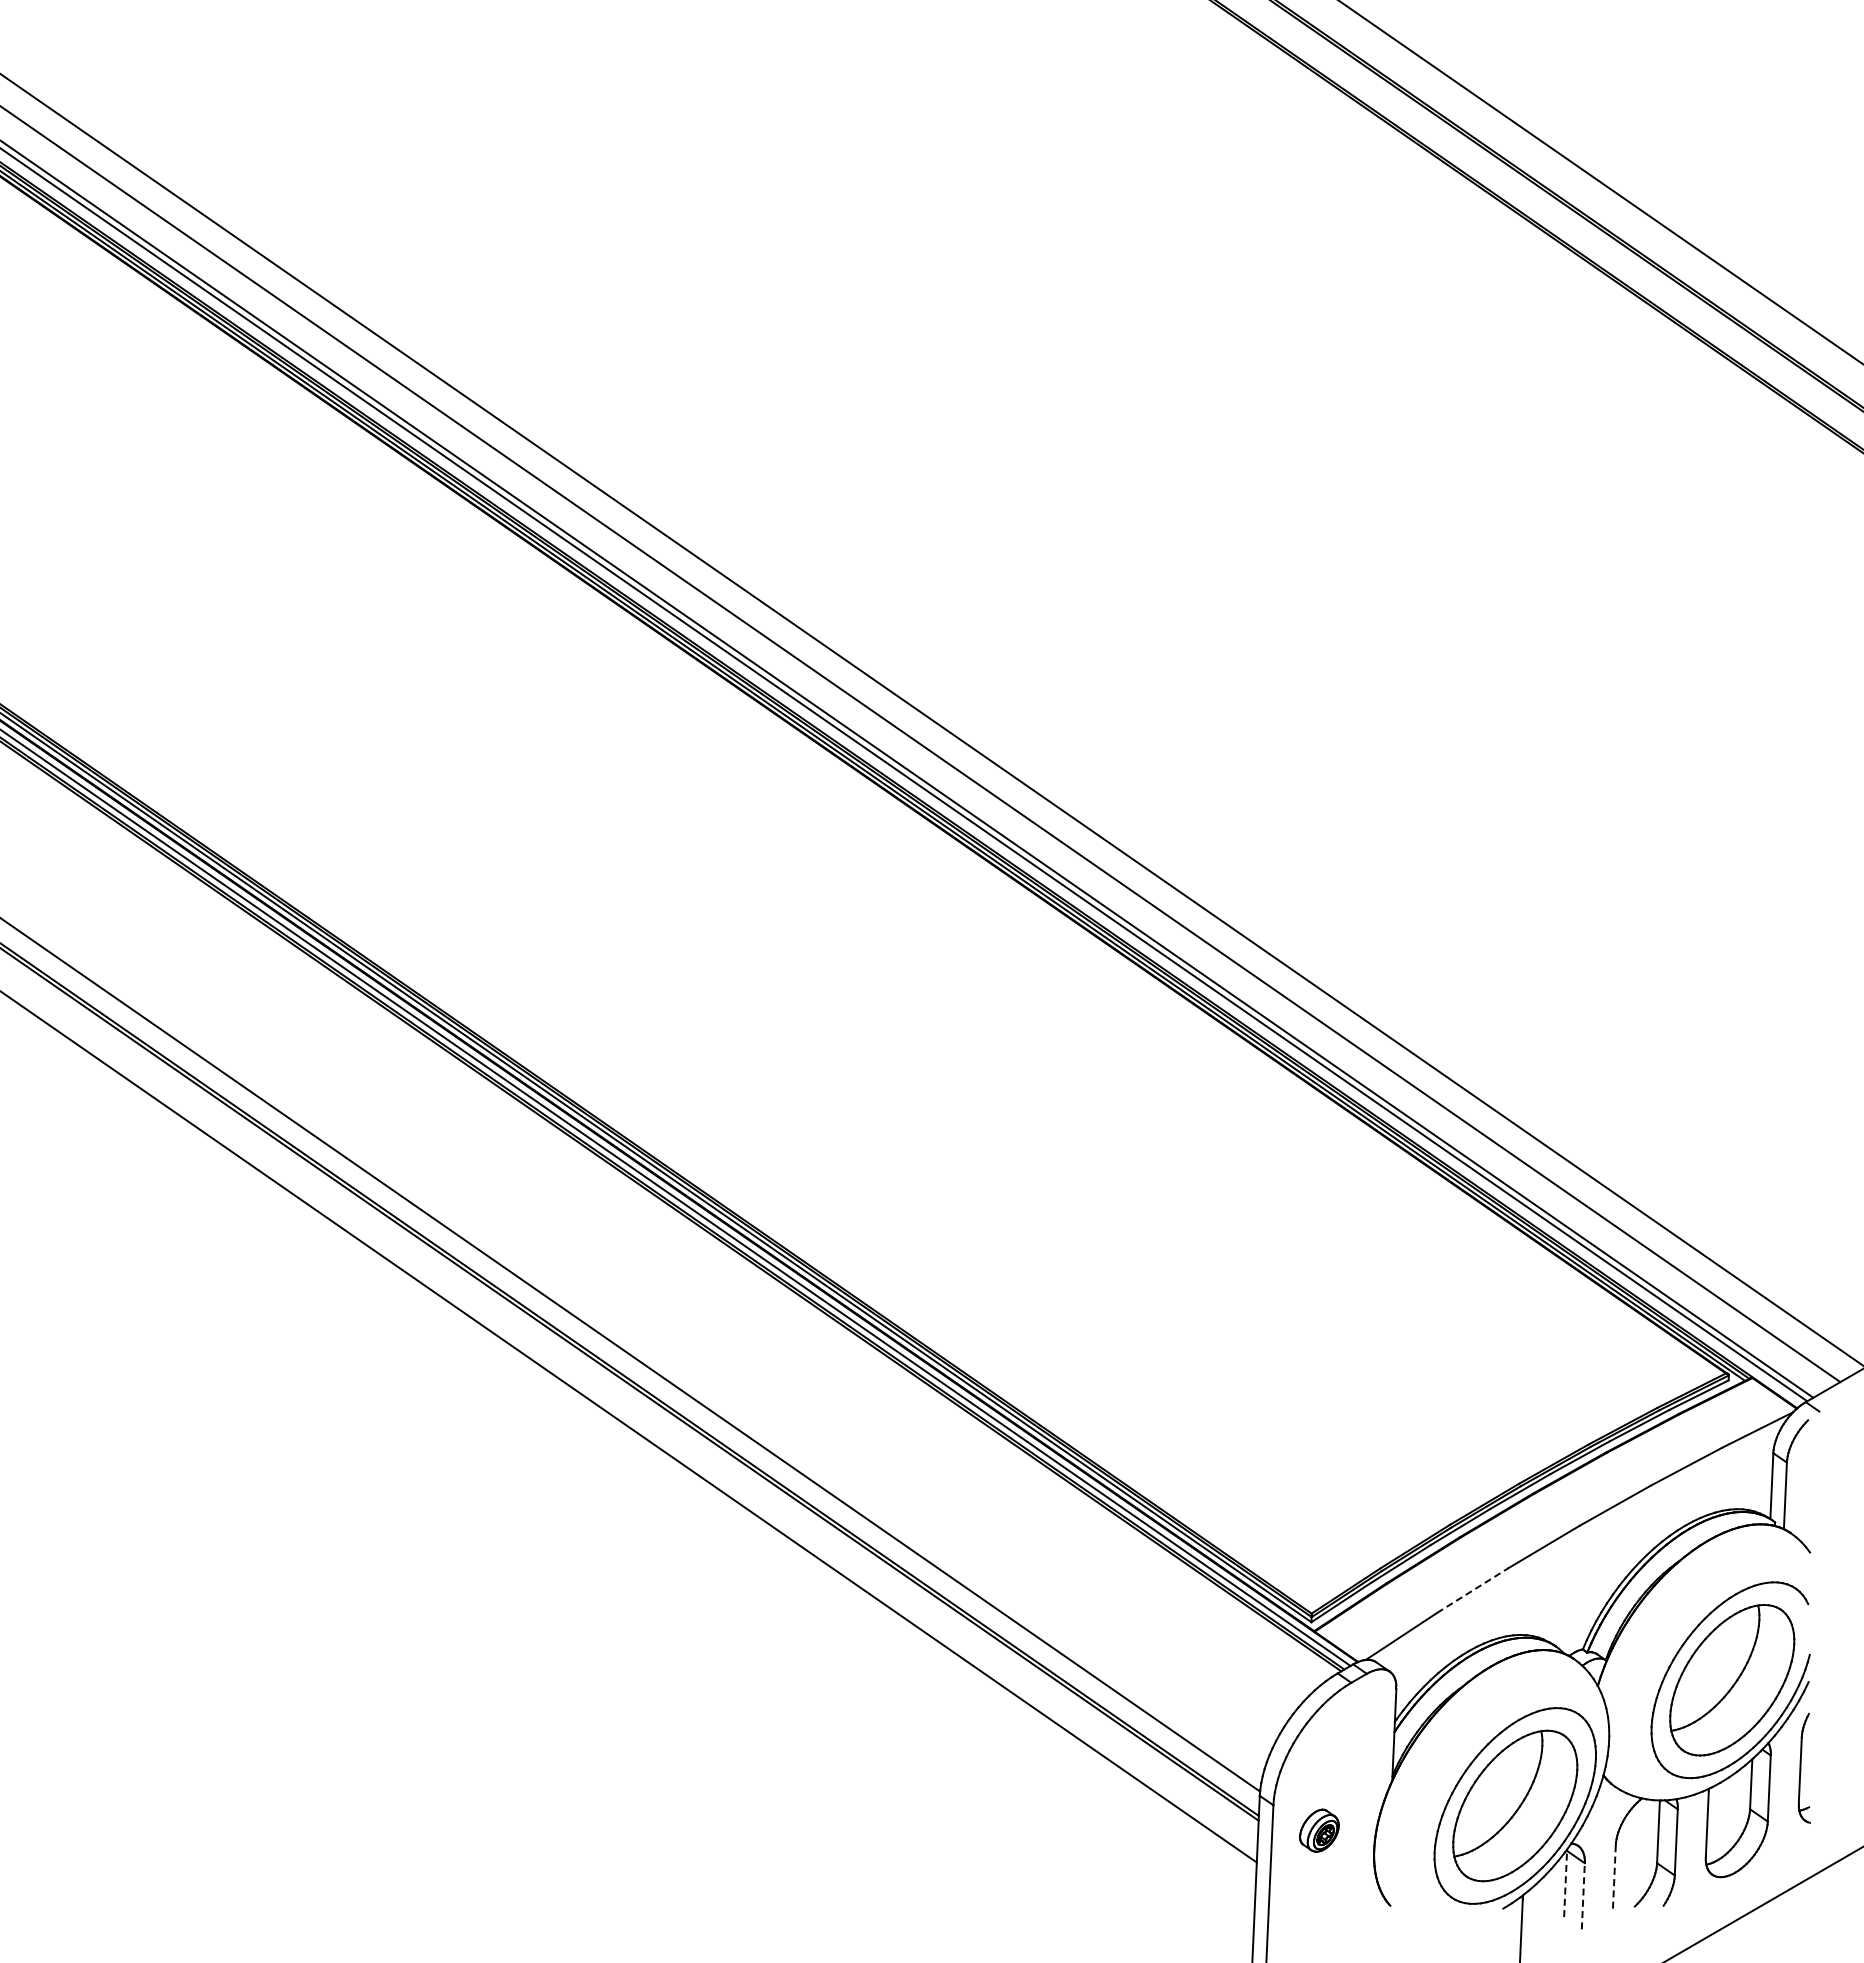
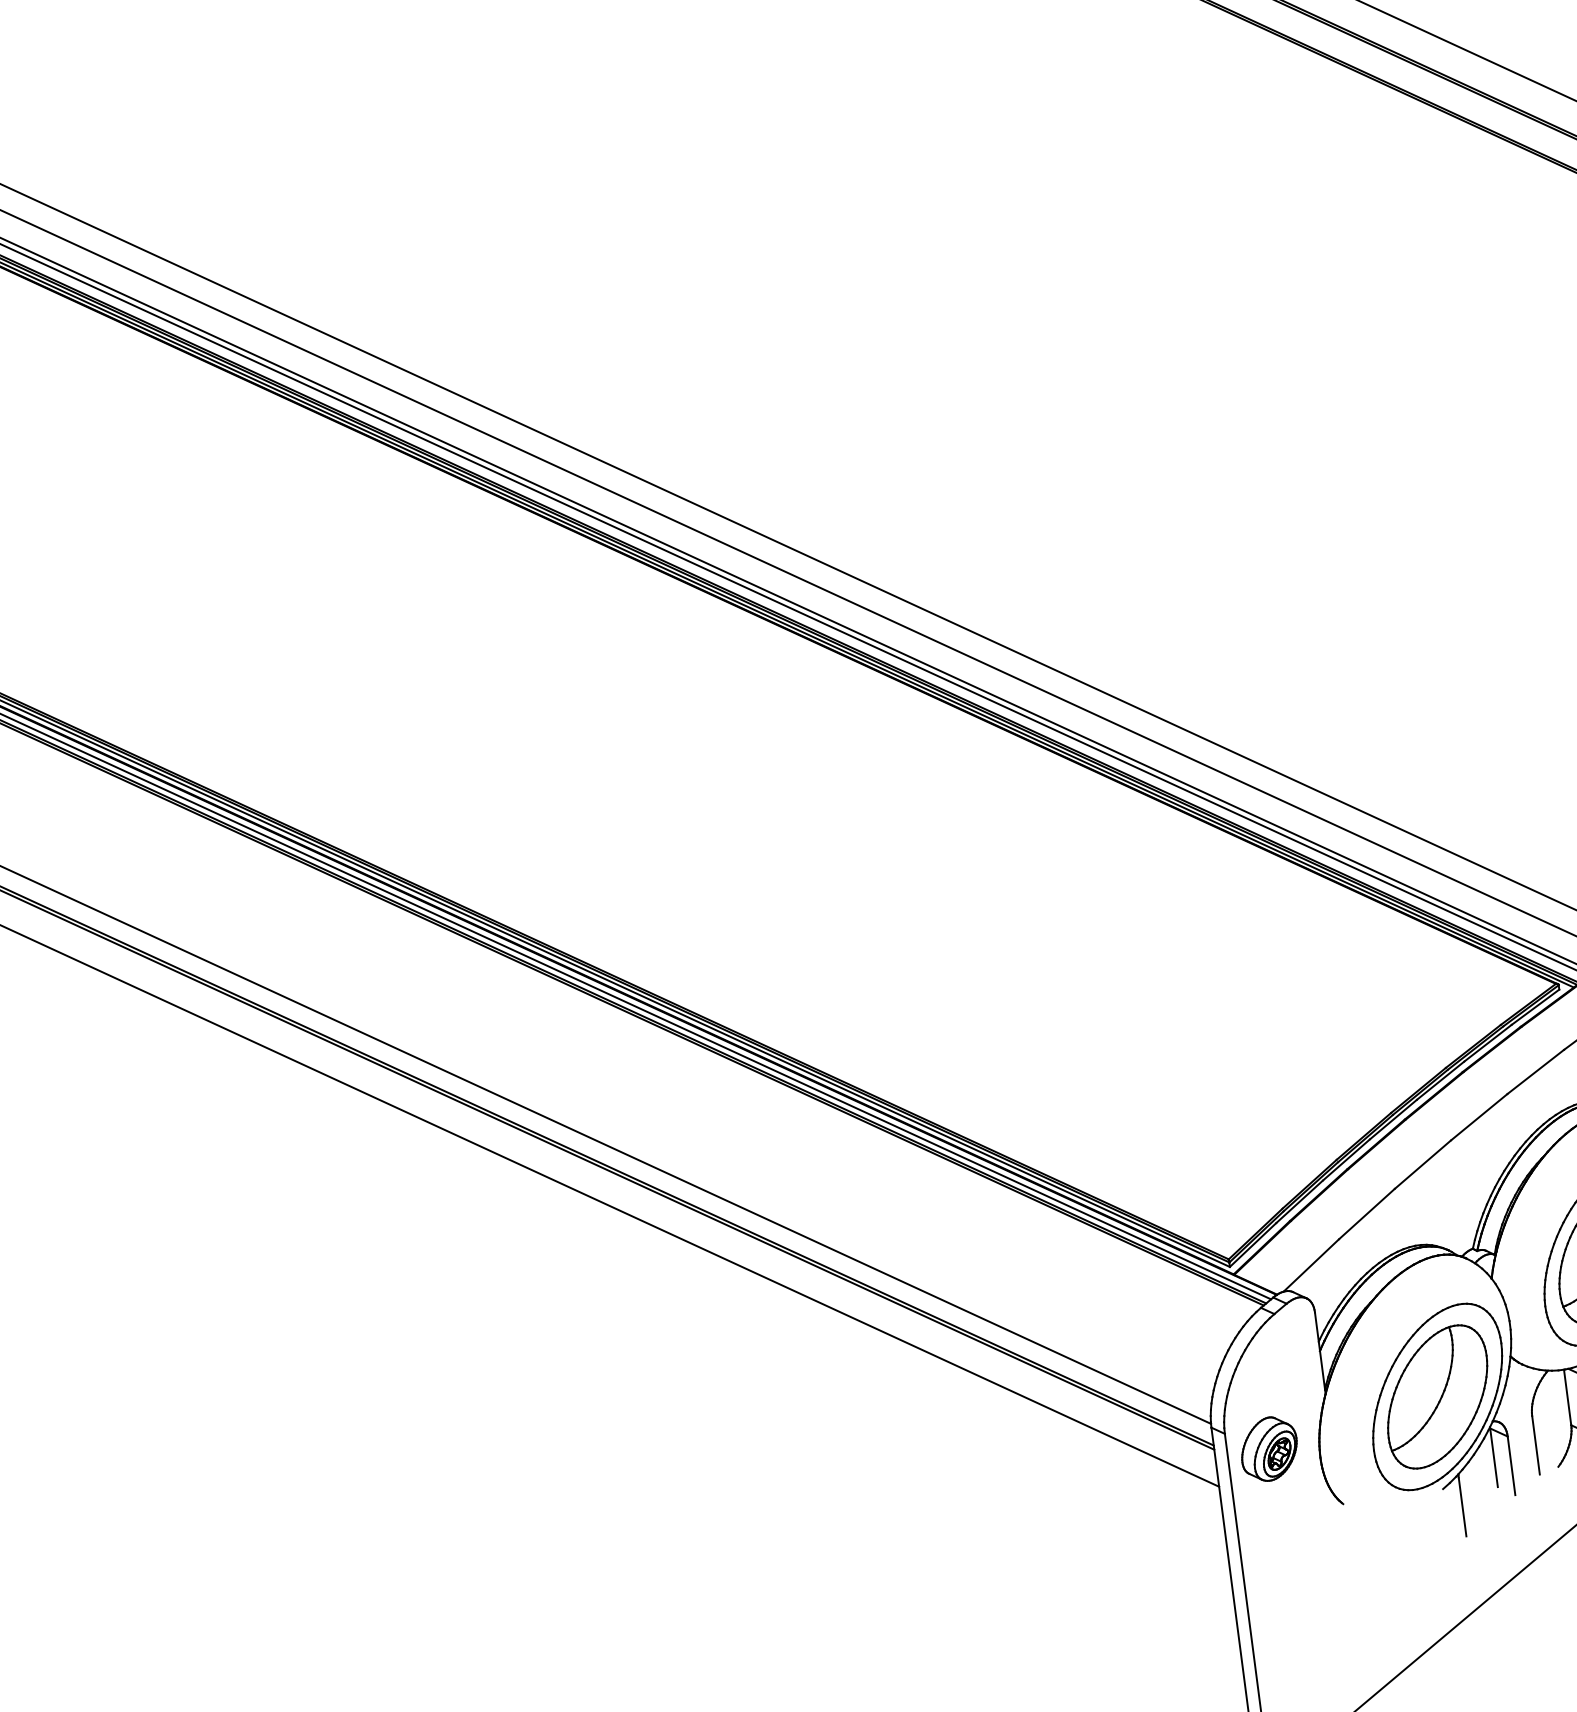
line: (1473, 1590) -> (1367, 1213), dashed -> solid
part: (1319, 1830) -> (1269, 1448), size x1.67
line: (1614, 1878) -> (1536, 1445), dashed -> solid
line: (1565, 1883) -> (1493, 1457), dashed -> solid
line: (1583, 1895) -> (1511, 1465), dashed -> solid

